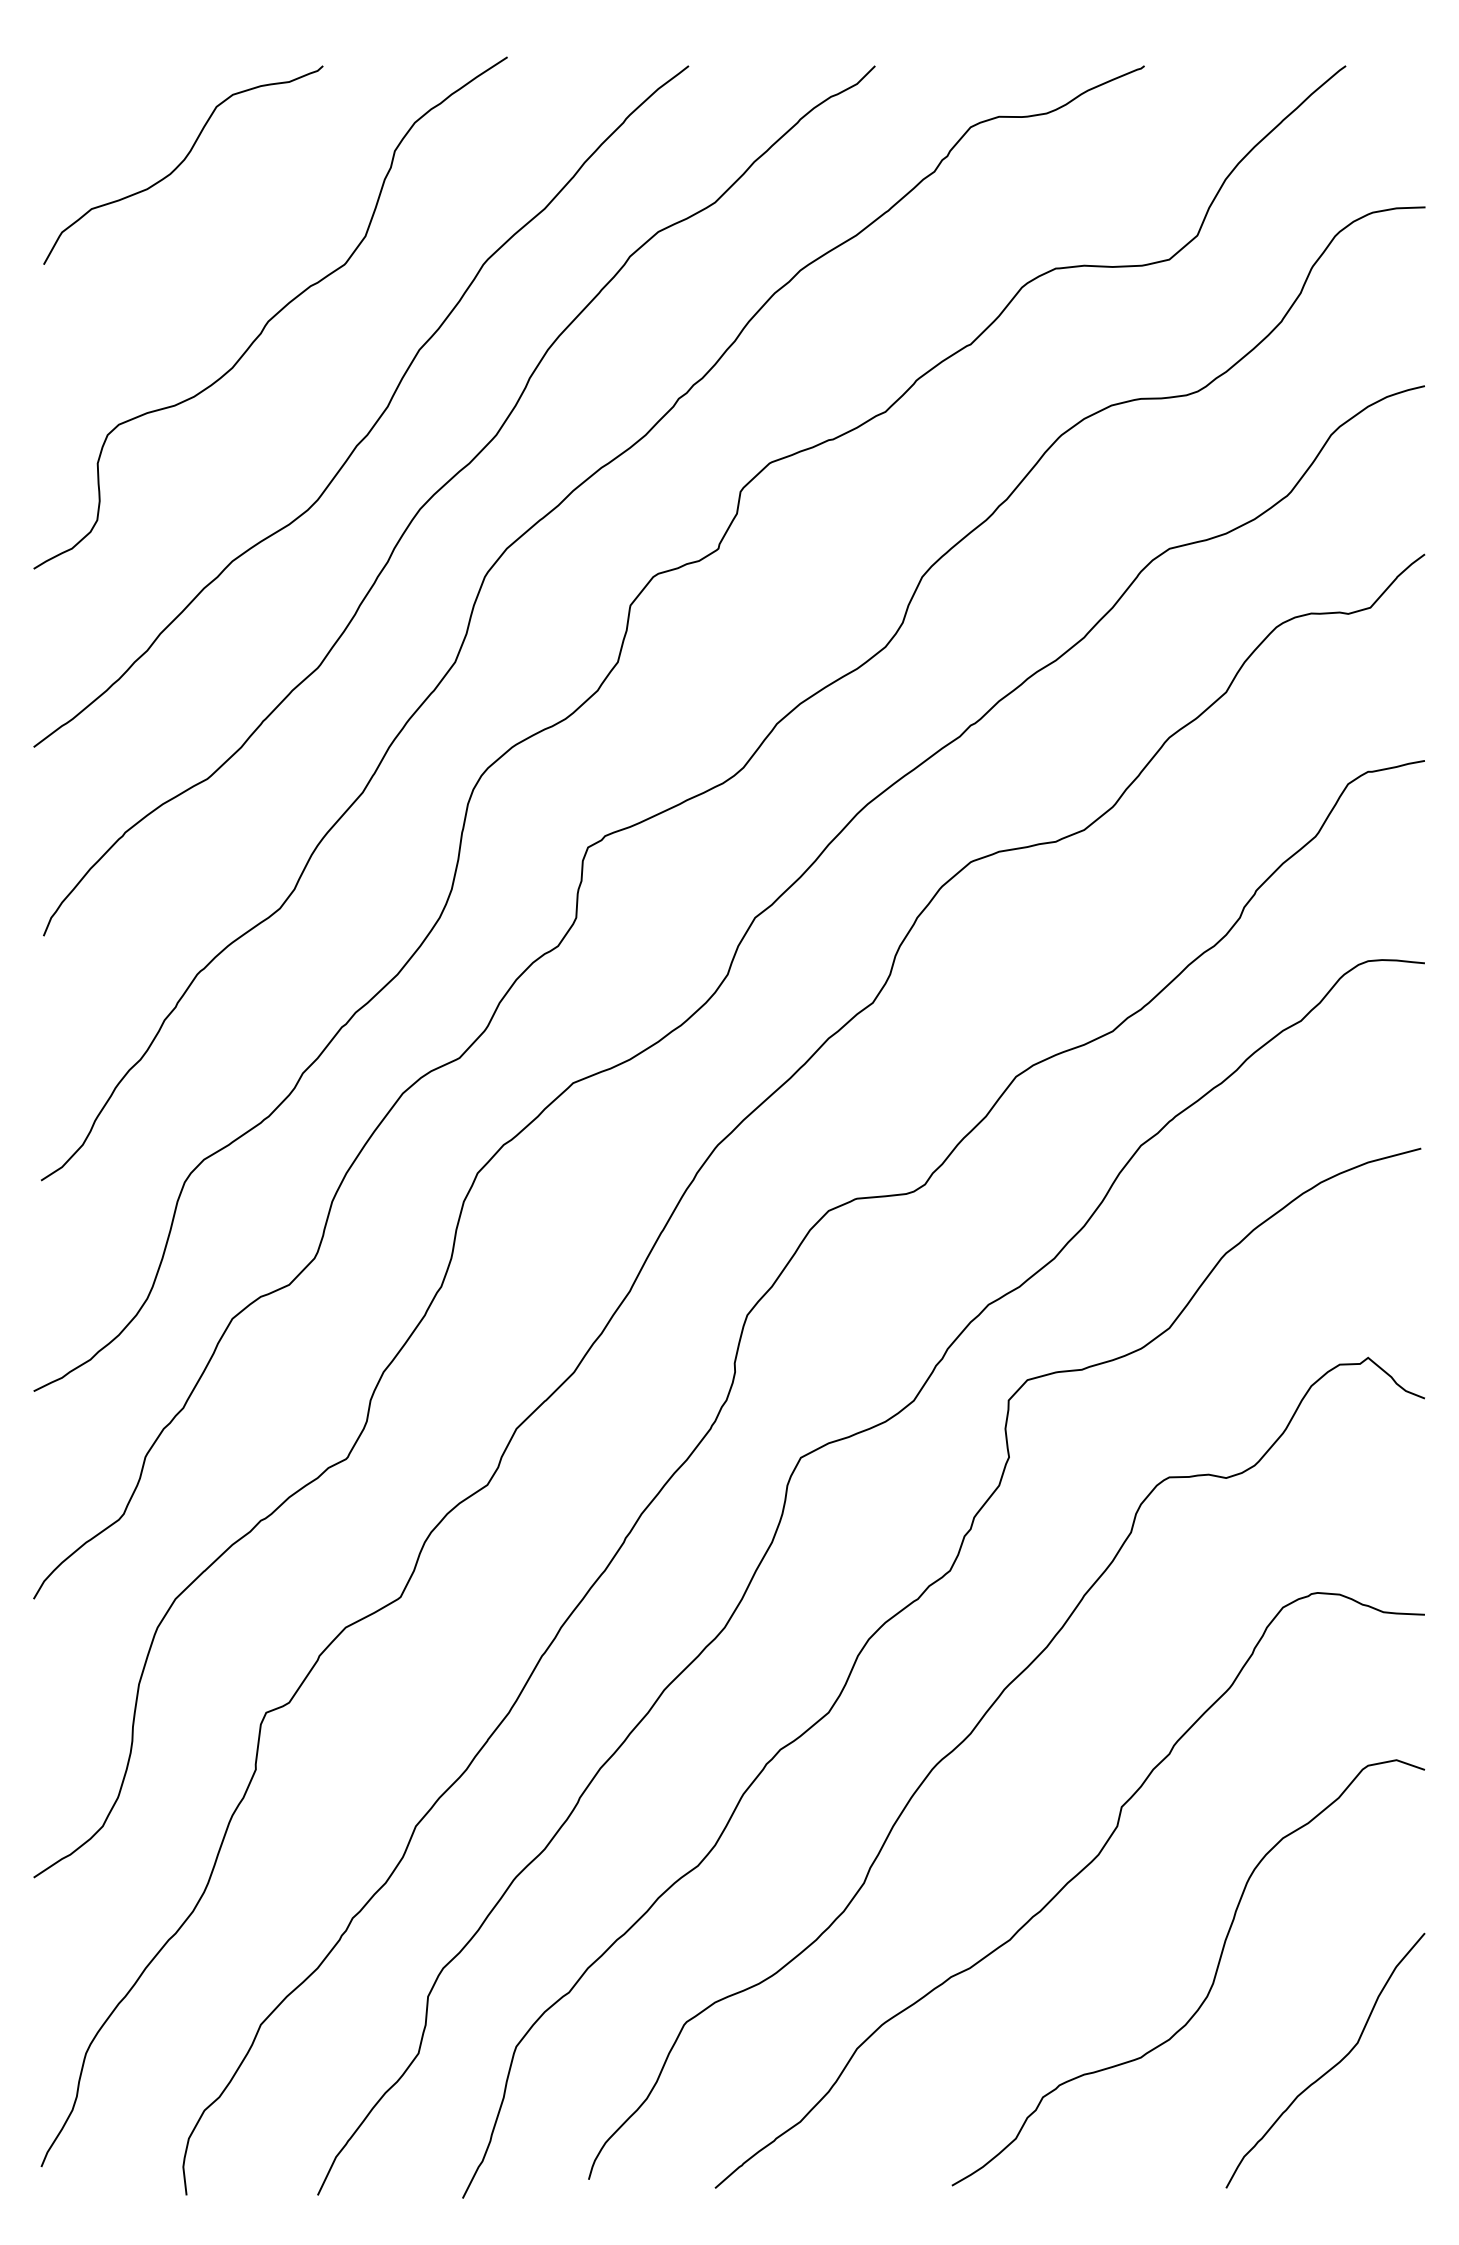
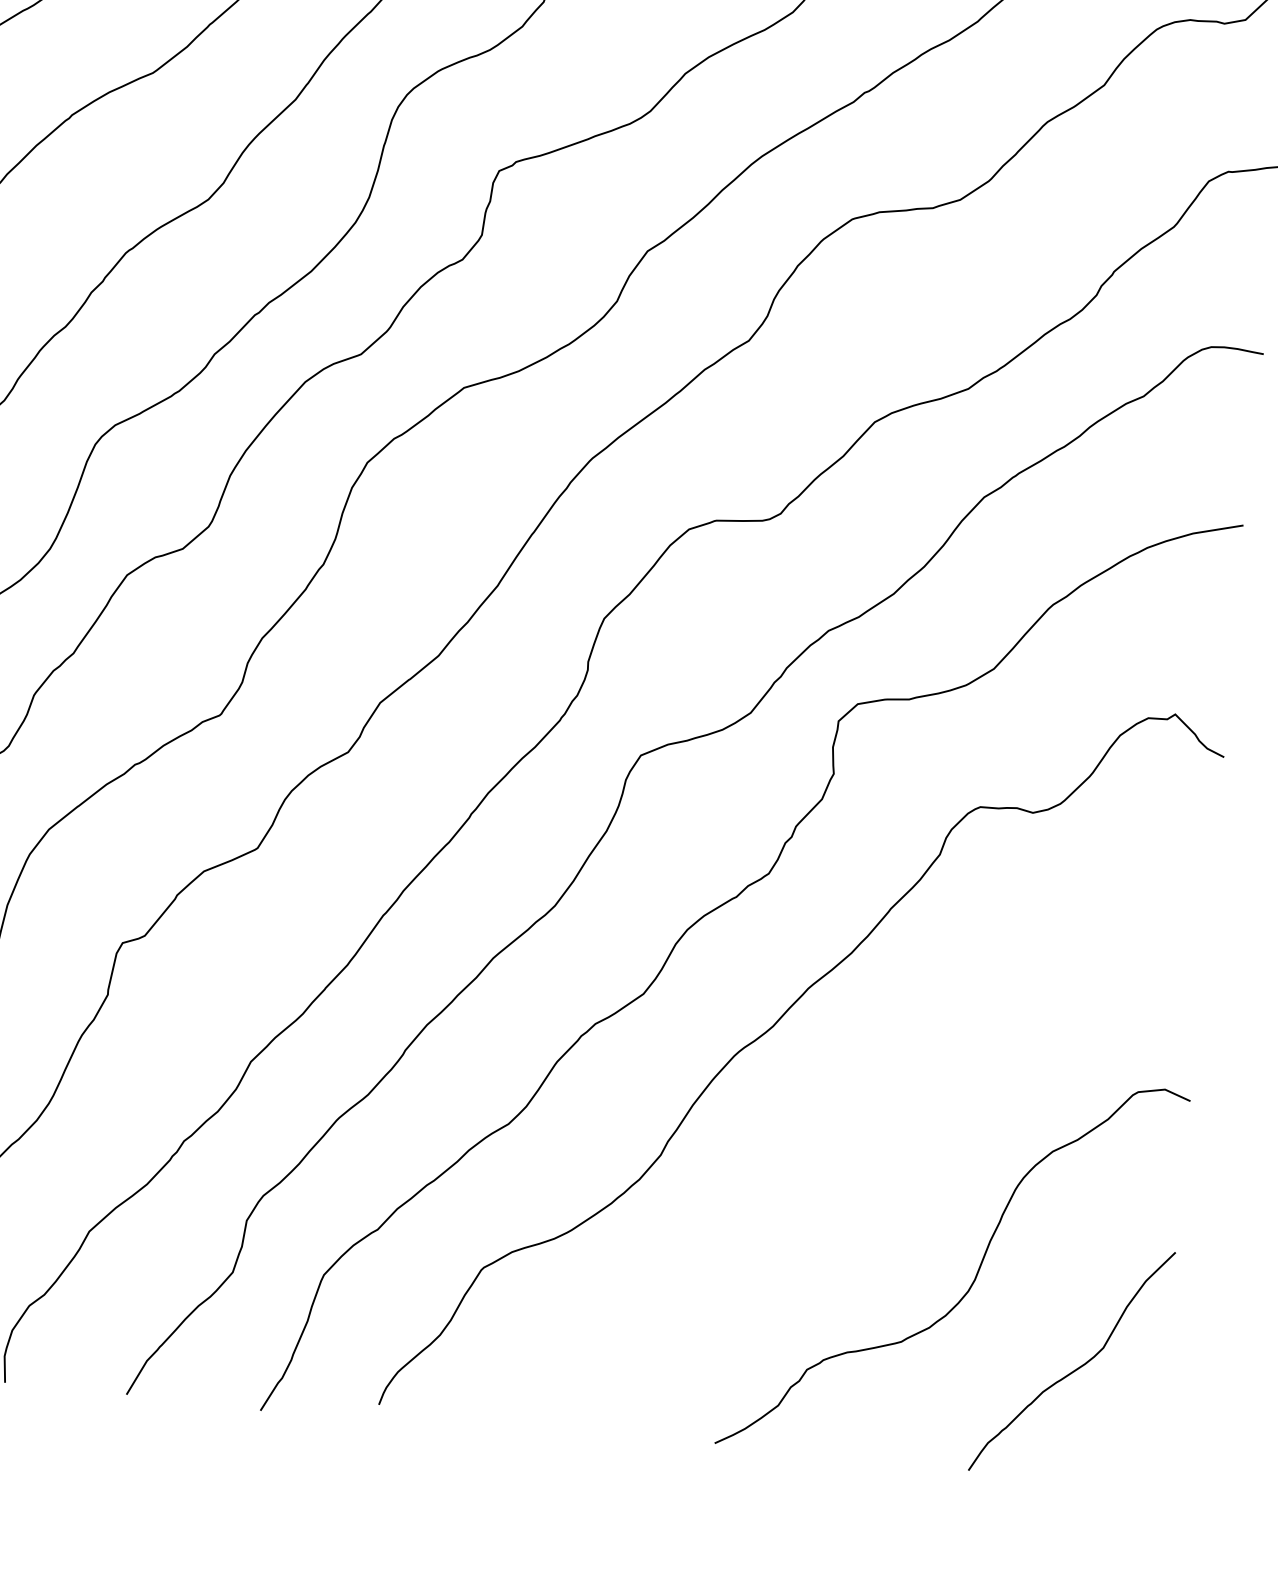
curve: (1065, 1886) -> (847, 1176), removed

